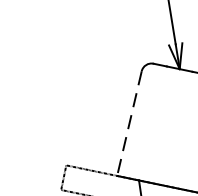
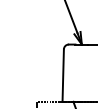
line: (129, 125) -> (63, 76), dashed -> solid

